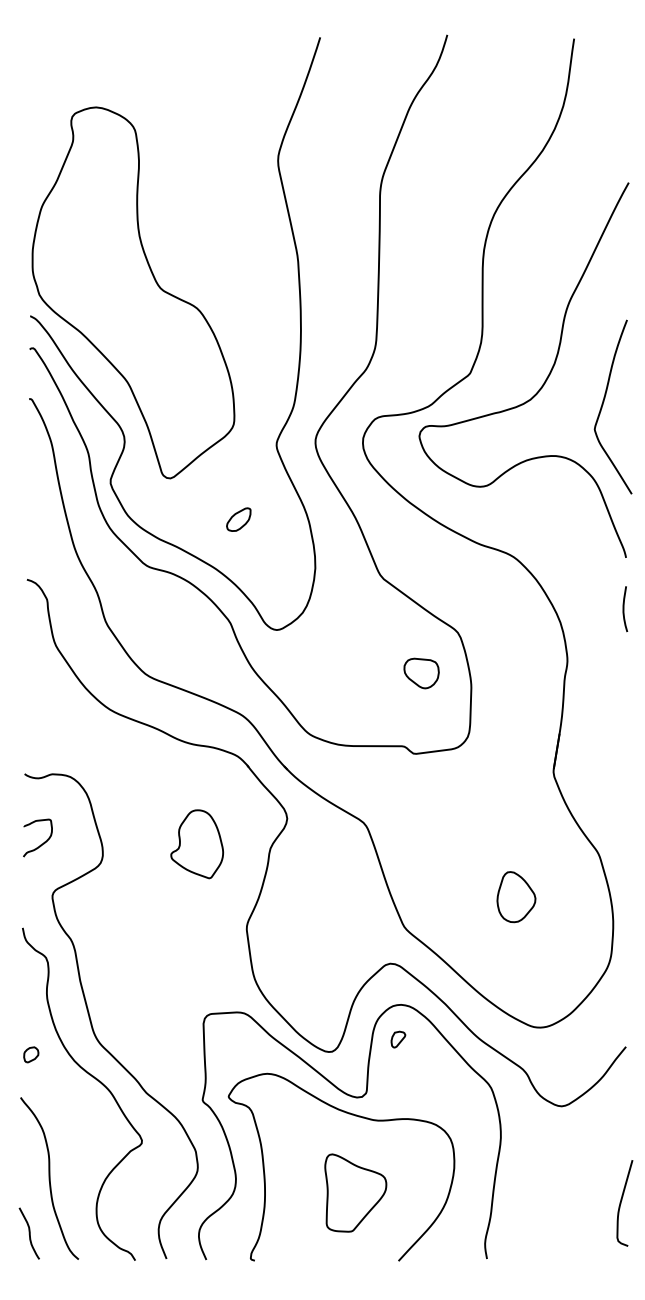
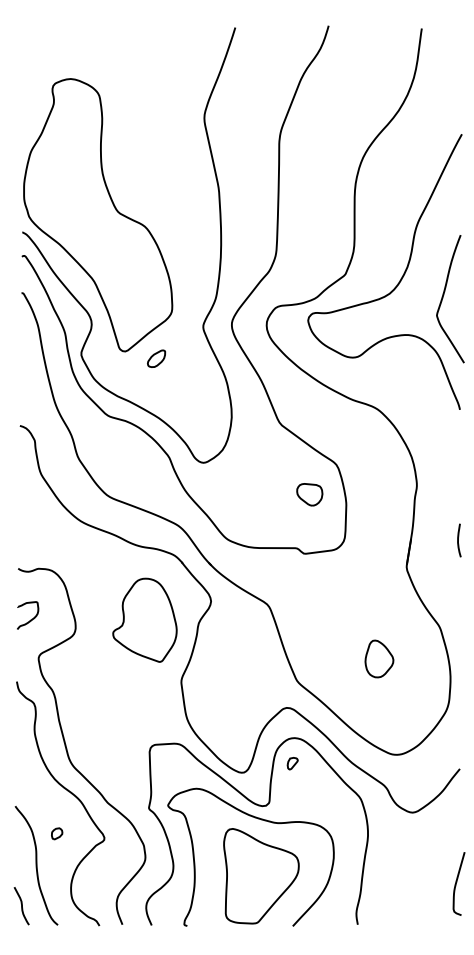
part: (238, 519) -> (156, 358), moved
curve: (624, 609) -> (458, 540), moved
part: (196, 843) -> (144, 619), size x1.67
part: (31, 1054) -> (57, 833), moved
part: (355, 1193) -> (261, 876), size x1.67

